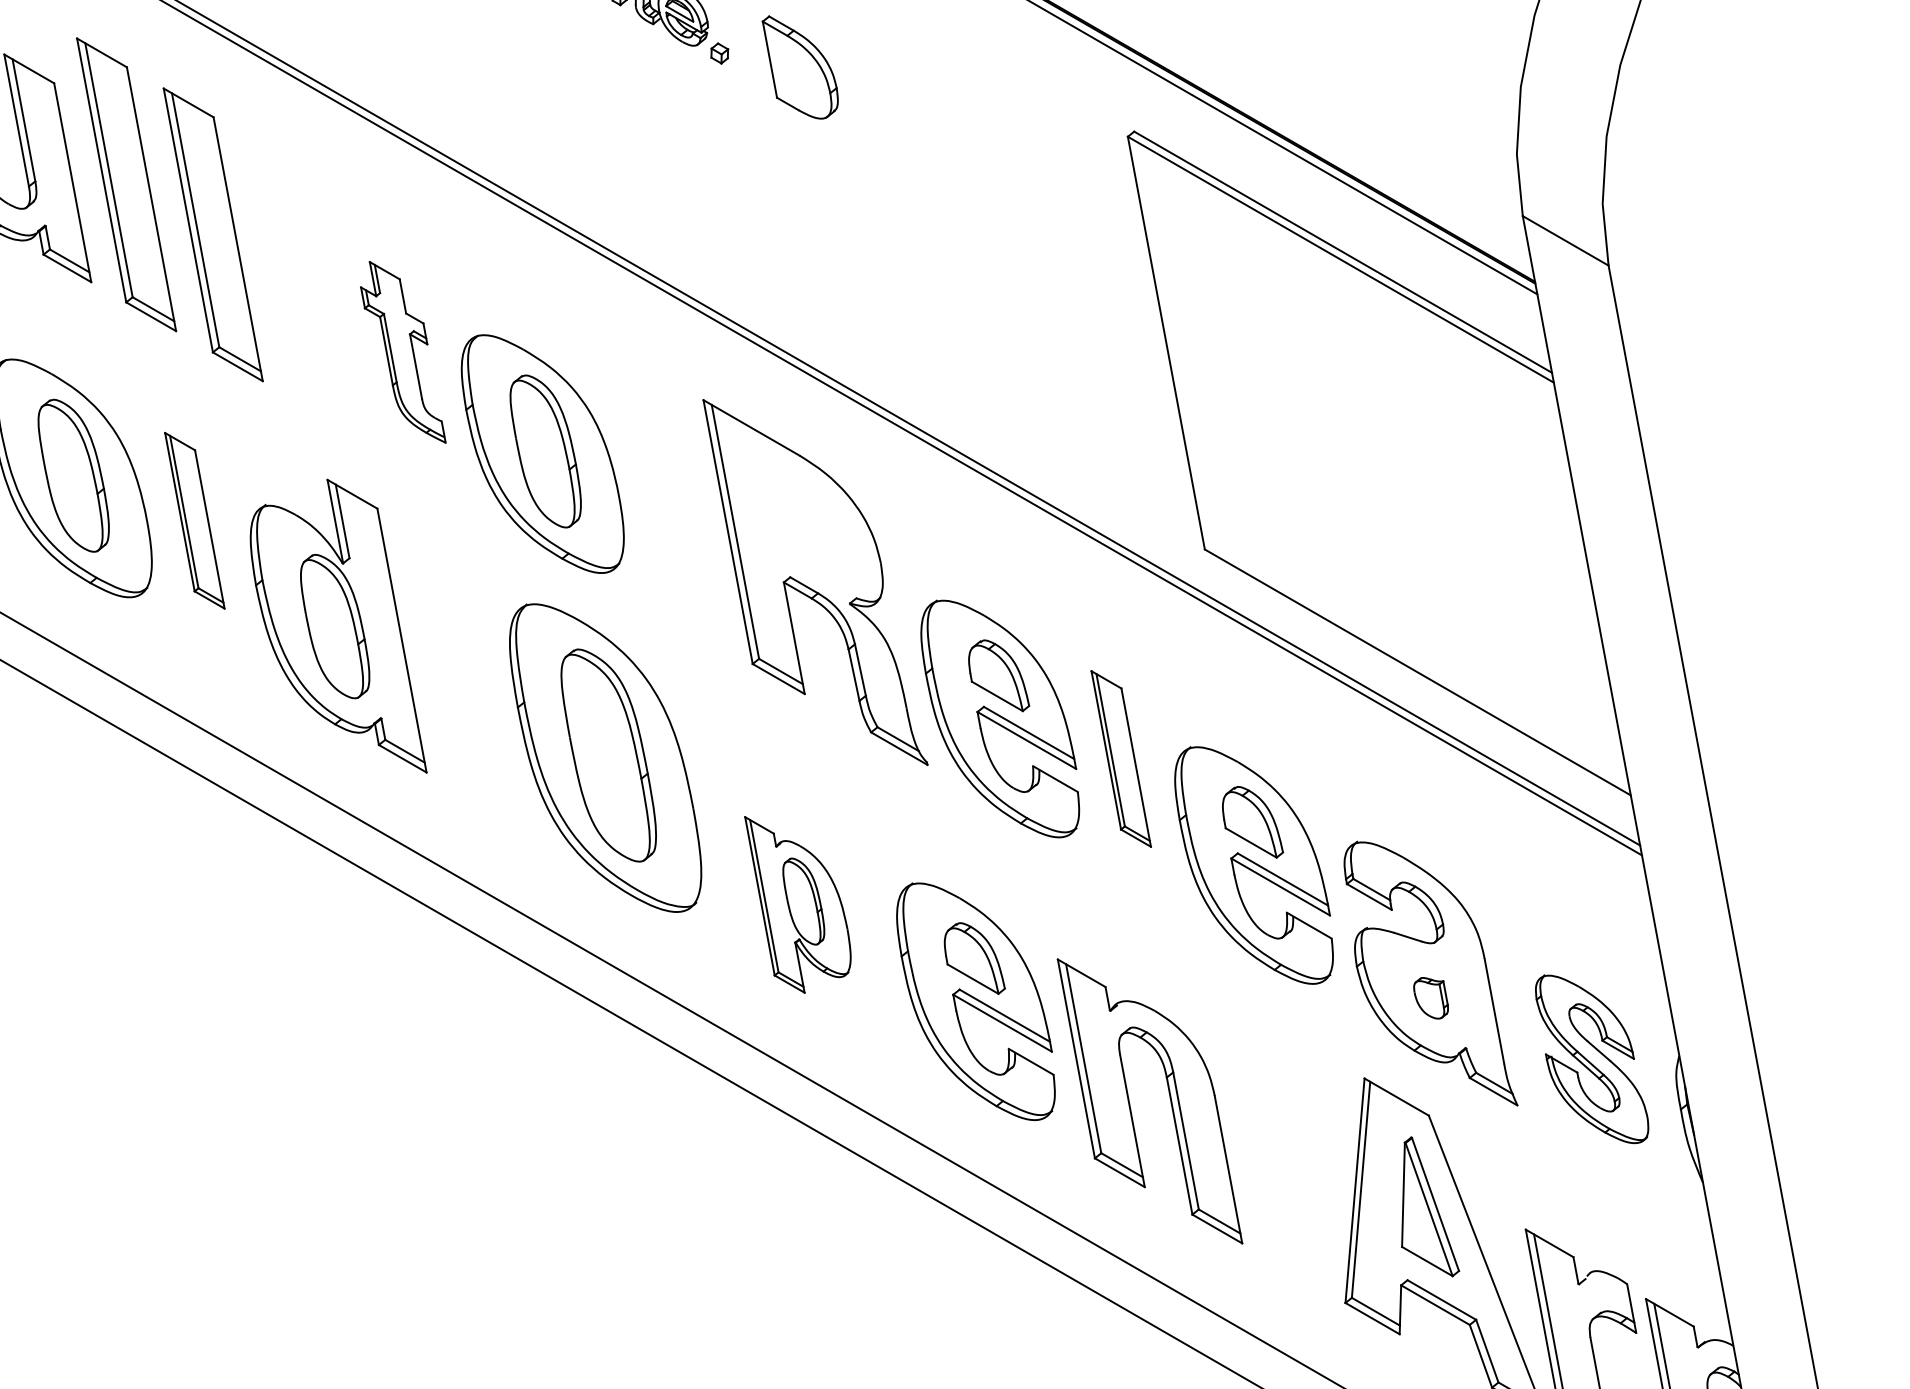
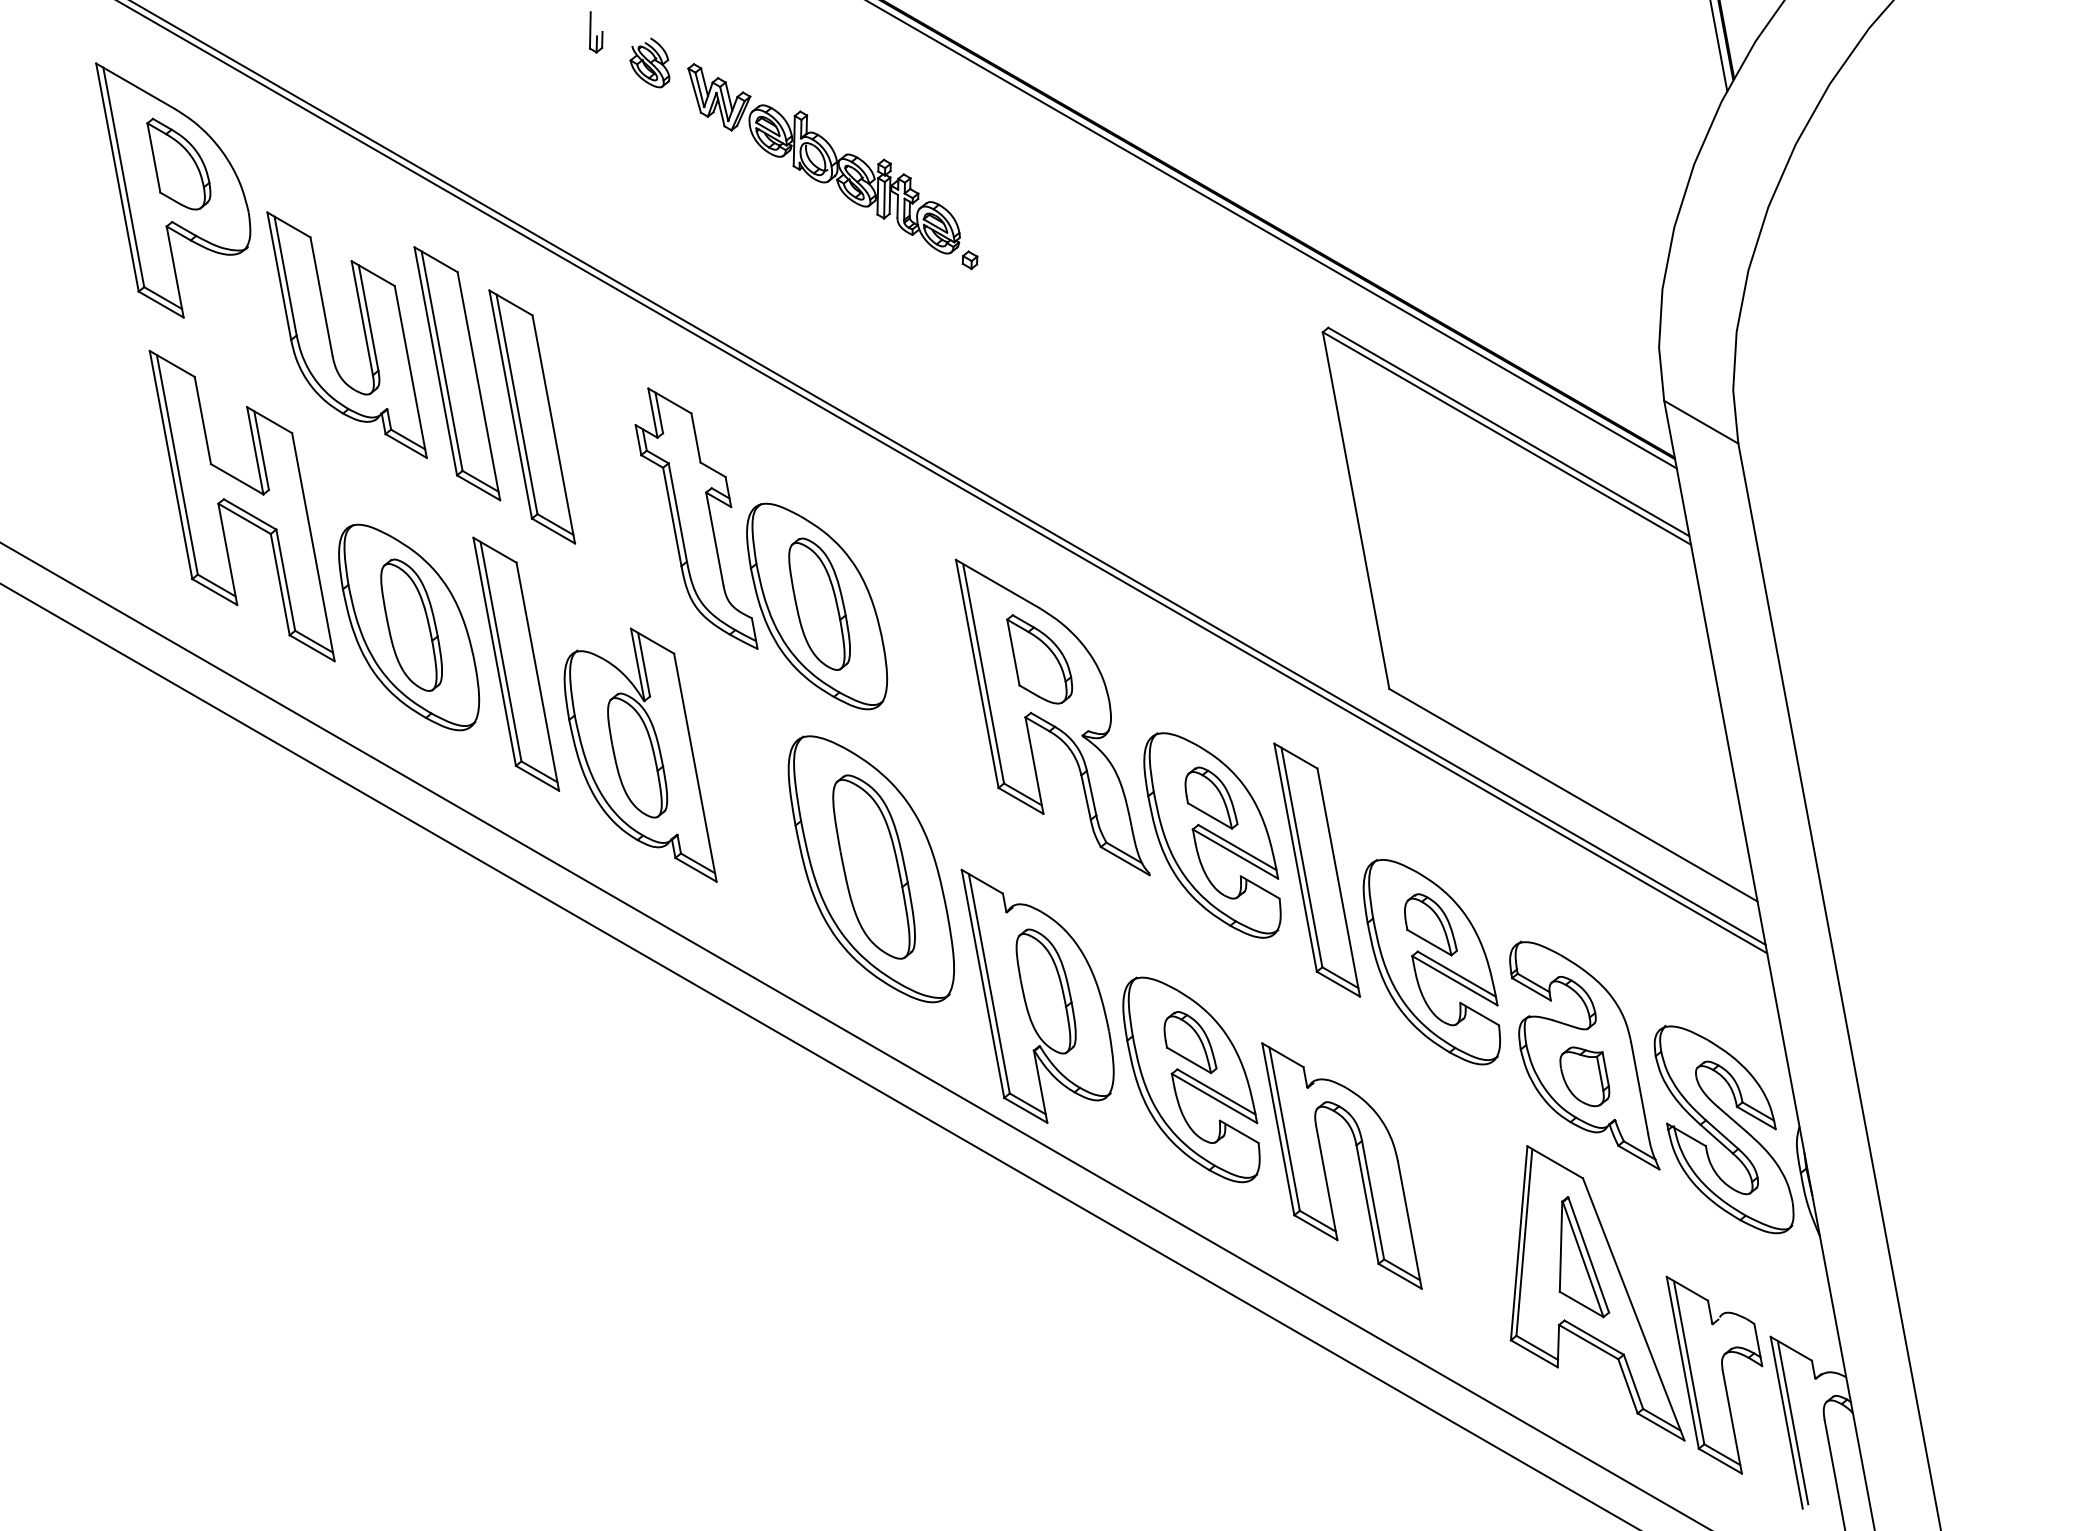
part: (800, 67) -> (1039, 659), moved
part: (403, 352) -> (696, 518), size x1.67
part: (195, 520) -> (516, 663), size x1.67
part: (1120, 758) -> (1316, 869), size x1.67
part: (797, 904) -> (1037, 995), size x1.67
part: (1430, 997) -> (1584, 1076), size x1.67
part: (1591, 1059) -> (1723, 1129), size x1.43

